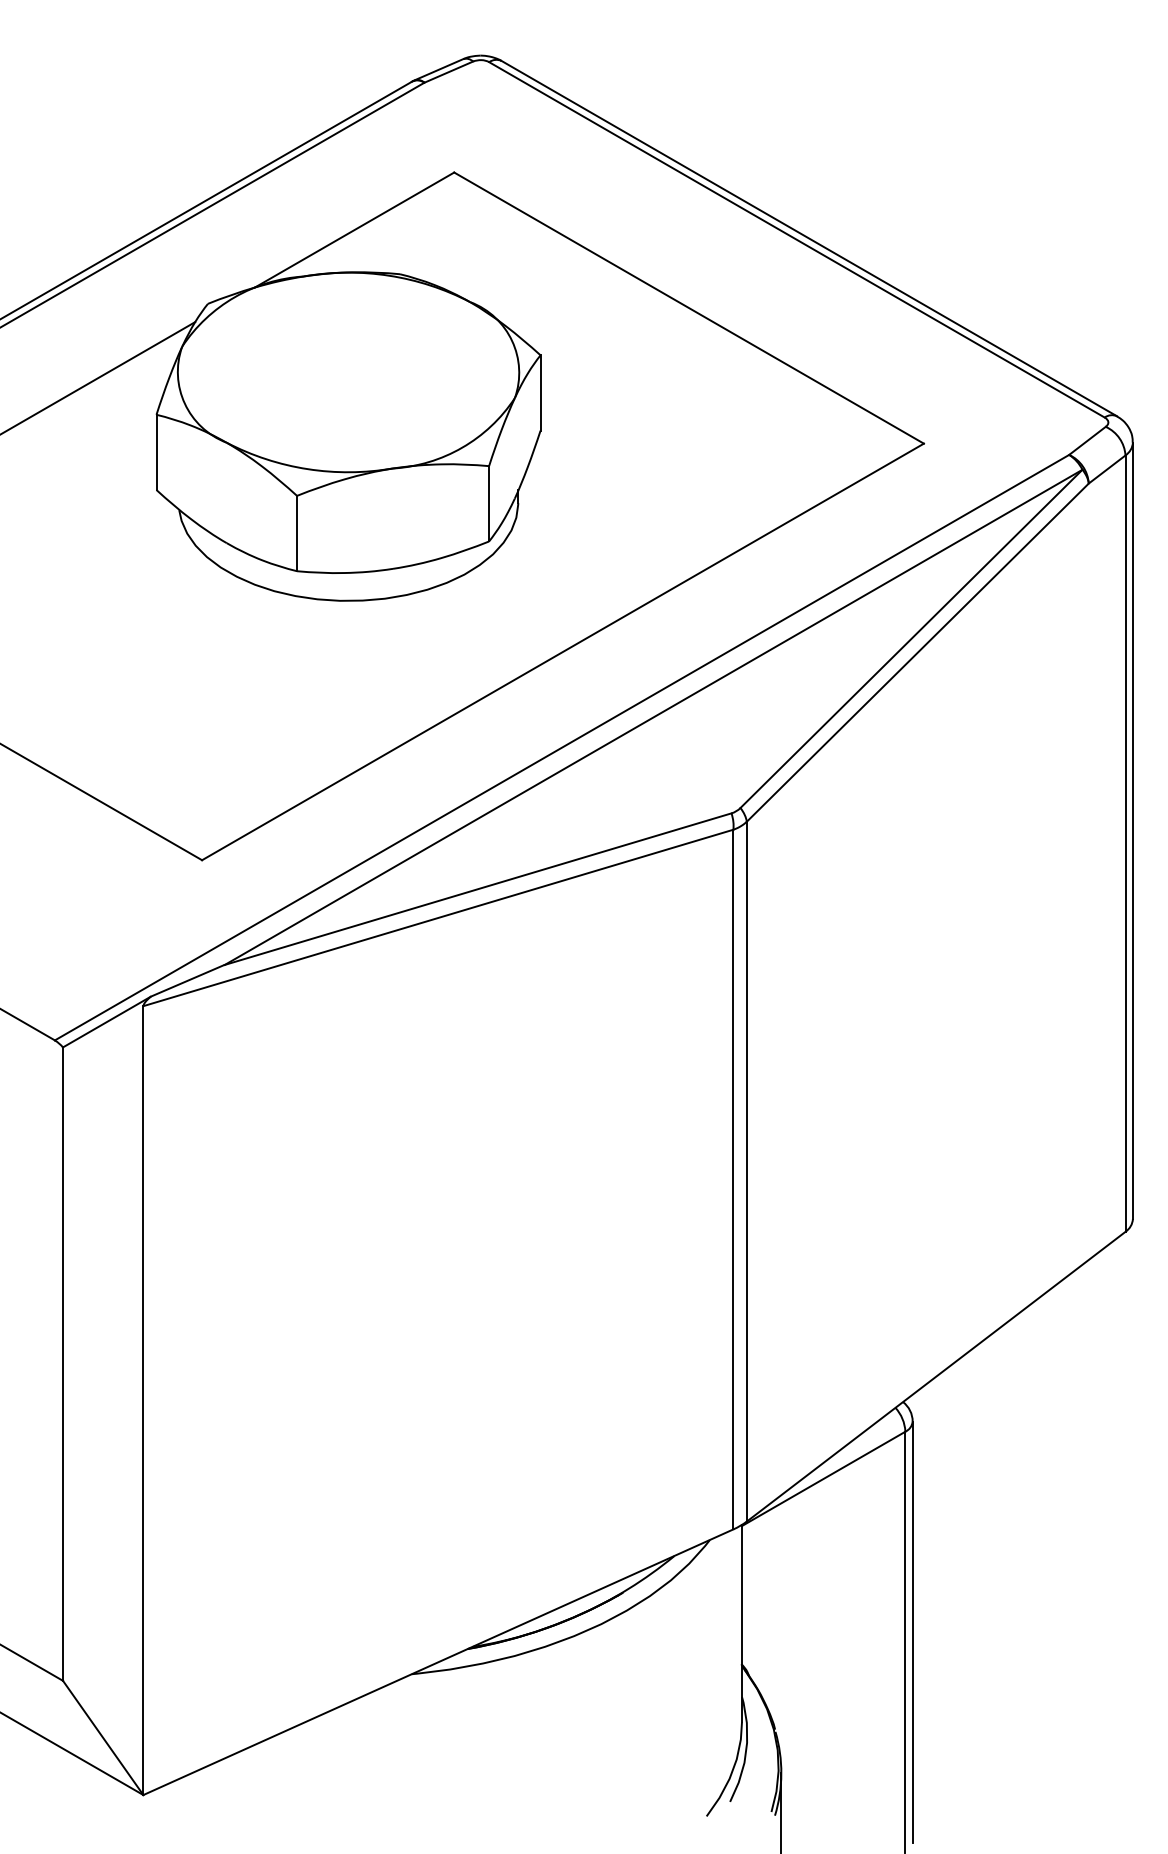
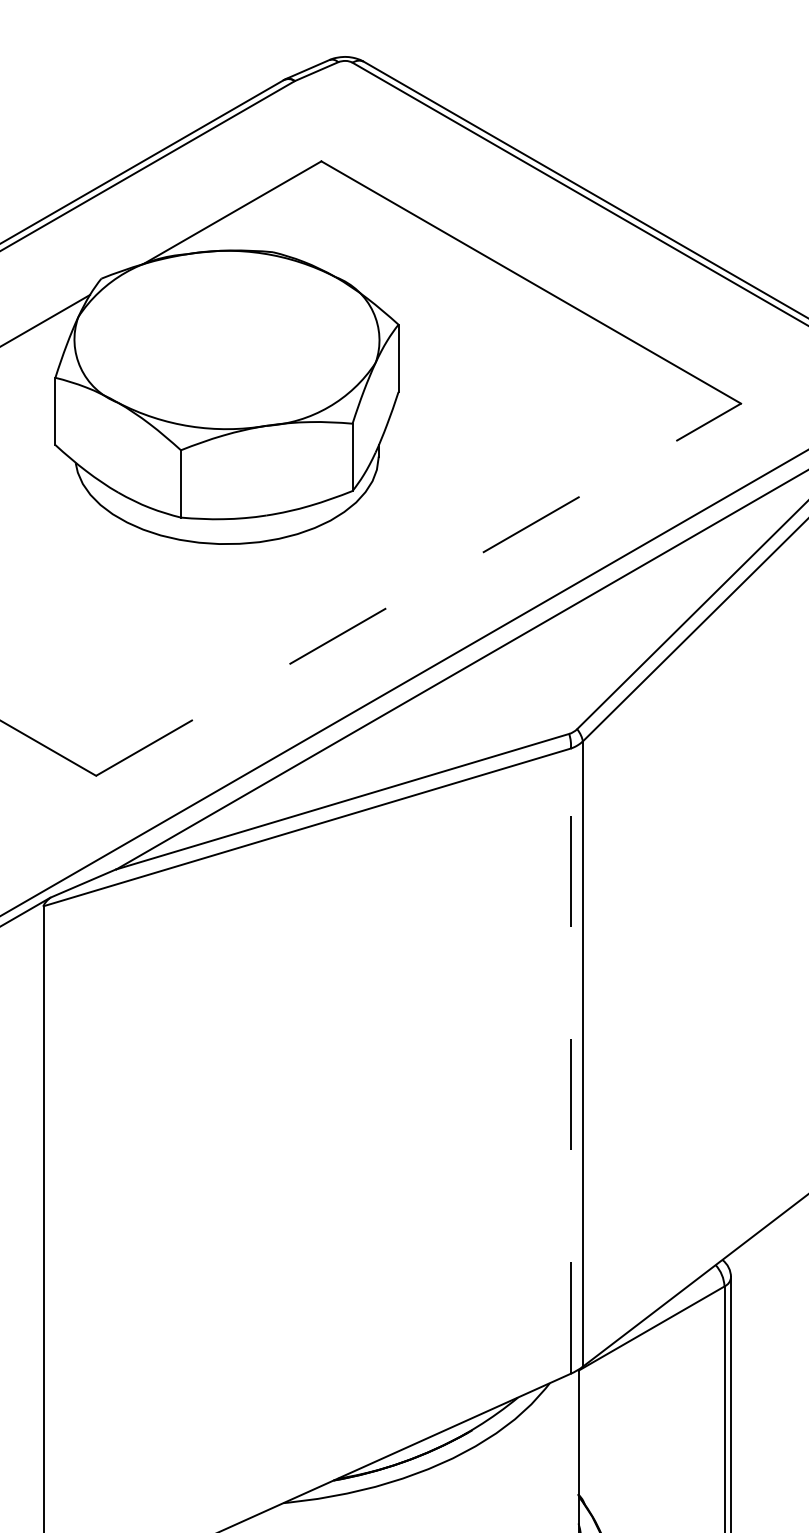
line: (563, 651) -> (419, 589), solid -> dashed
line: (733, 1179) -> (570, 1061), solid -> dashed

